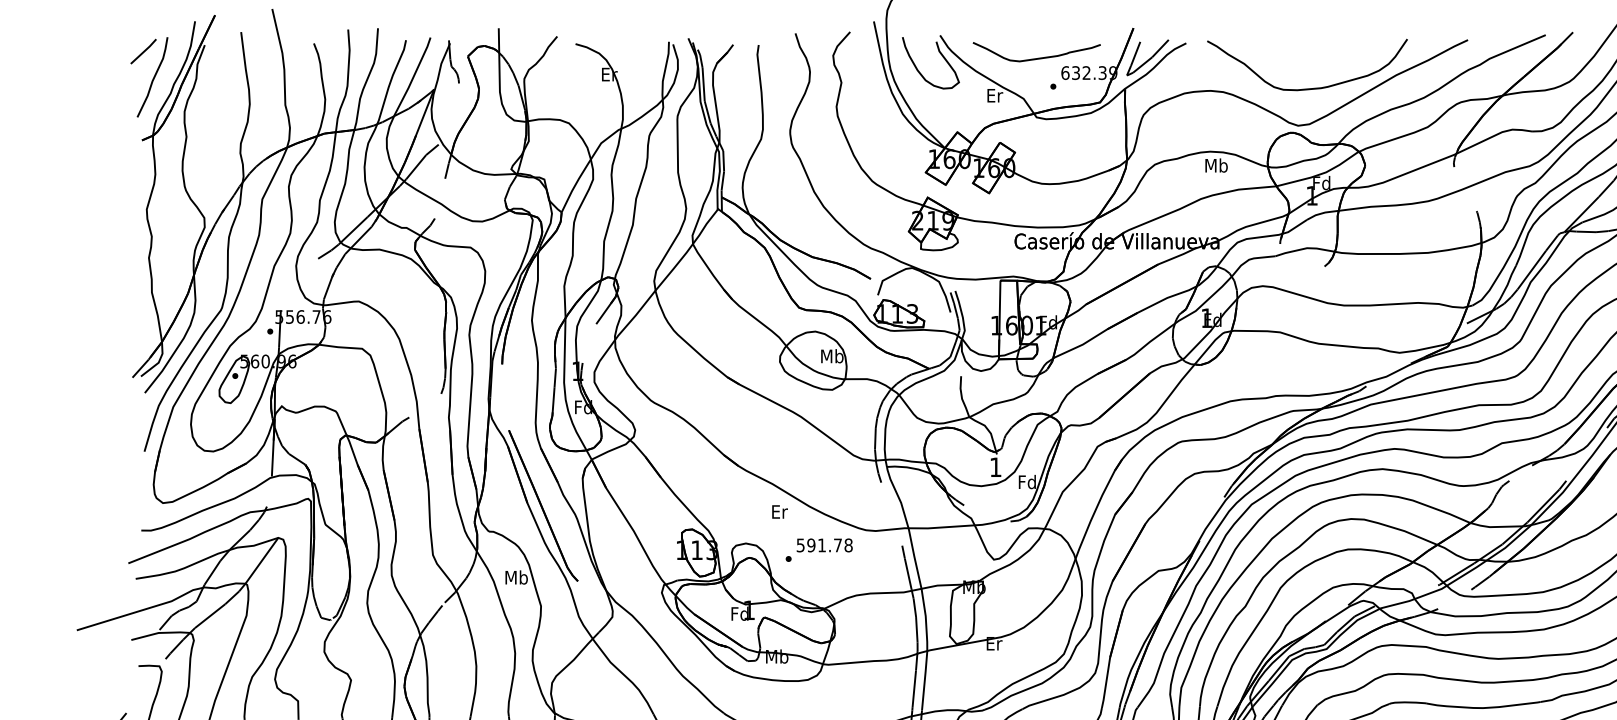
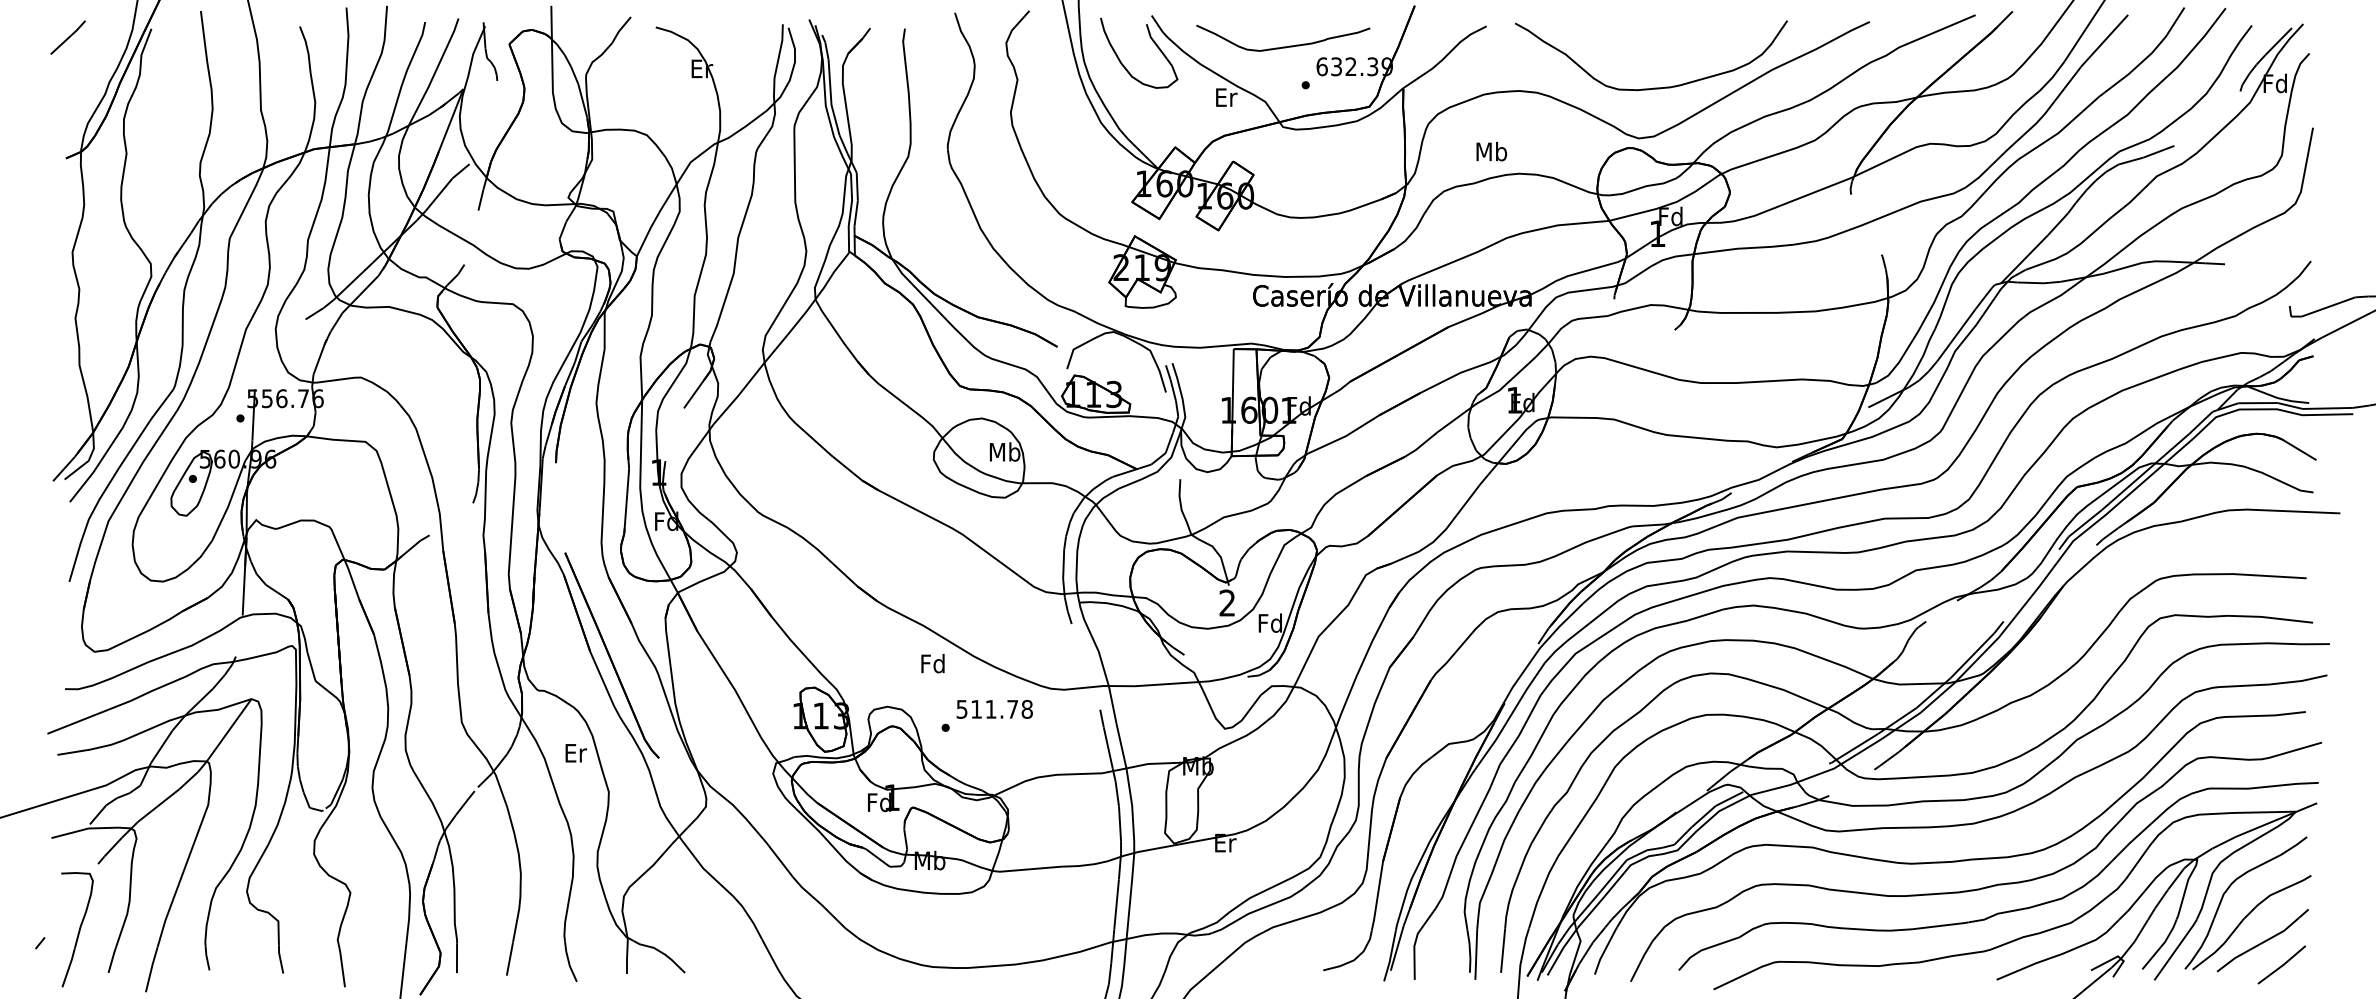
curve: (1149, 58) -> (1436, 47), removed
curve: (153, 77) -> (81, 72), removed
text: (1216, 165) -> (1491, 151), moved
text: (995, 466) -> (1226, 602), 1 -> 2
text: (778, 511) -> (932, 663), Er -> Fd
text: (811, 544) -> (976, 708), 591.78 -> 511.78
text: (516, 577) -> (575, 752), Mb -> Er

